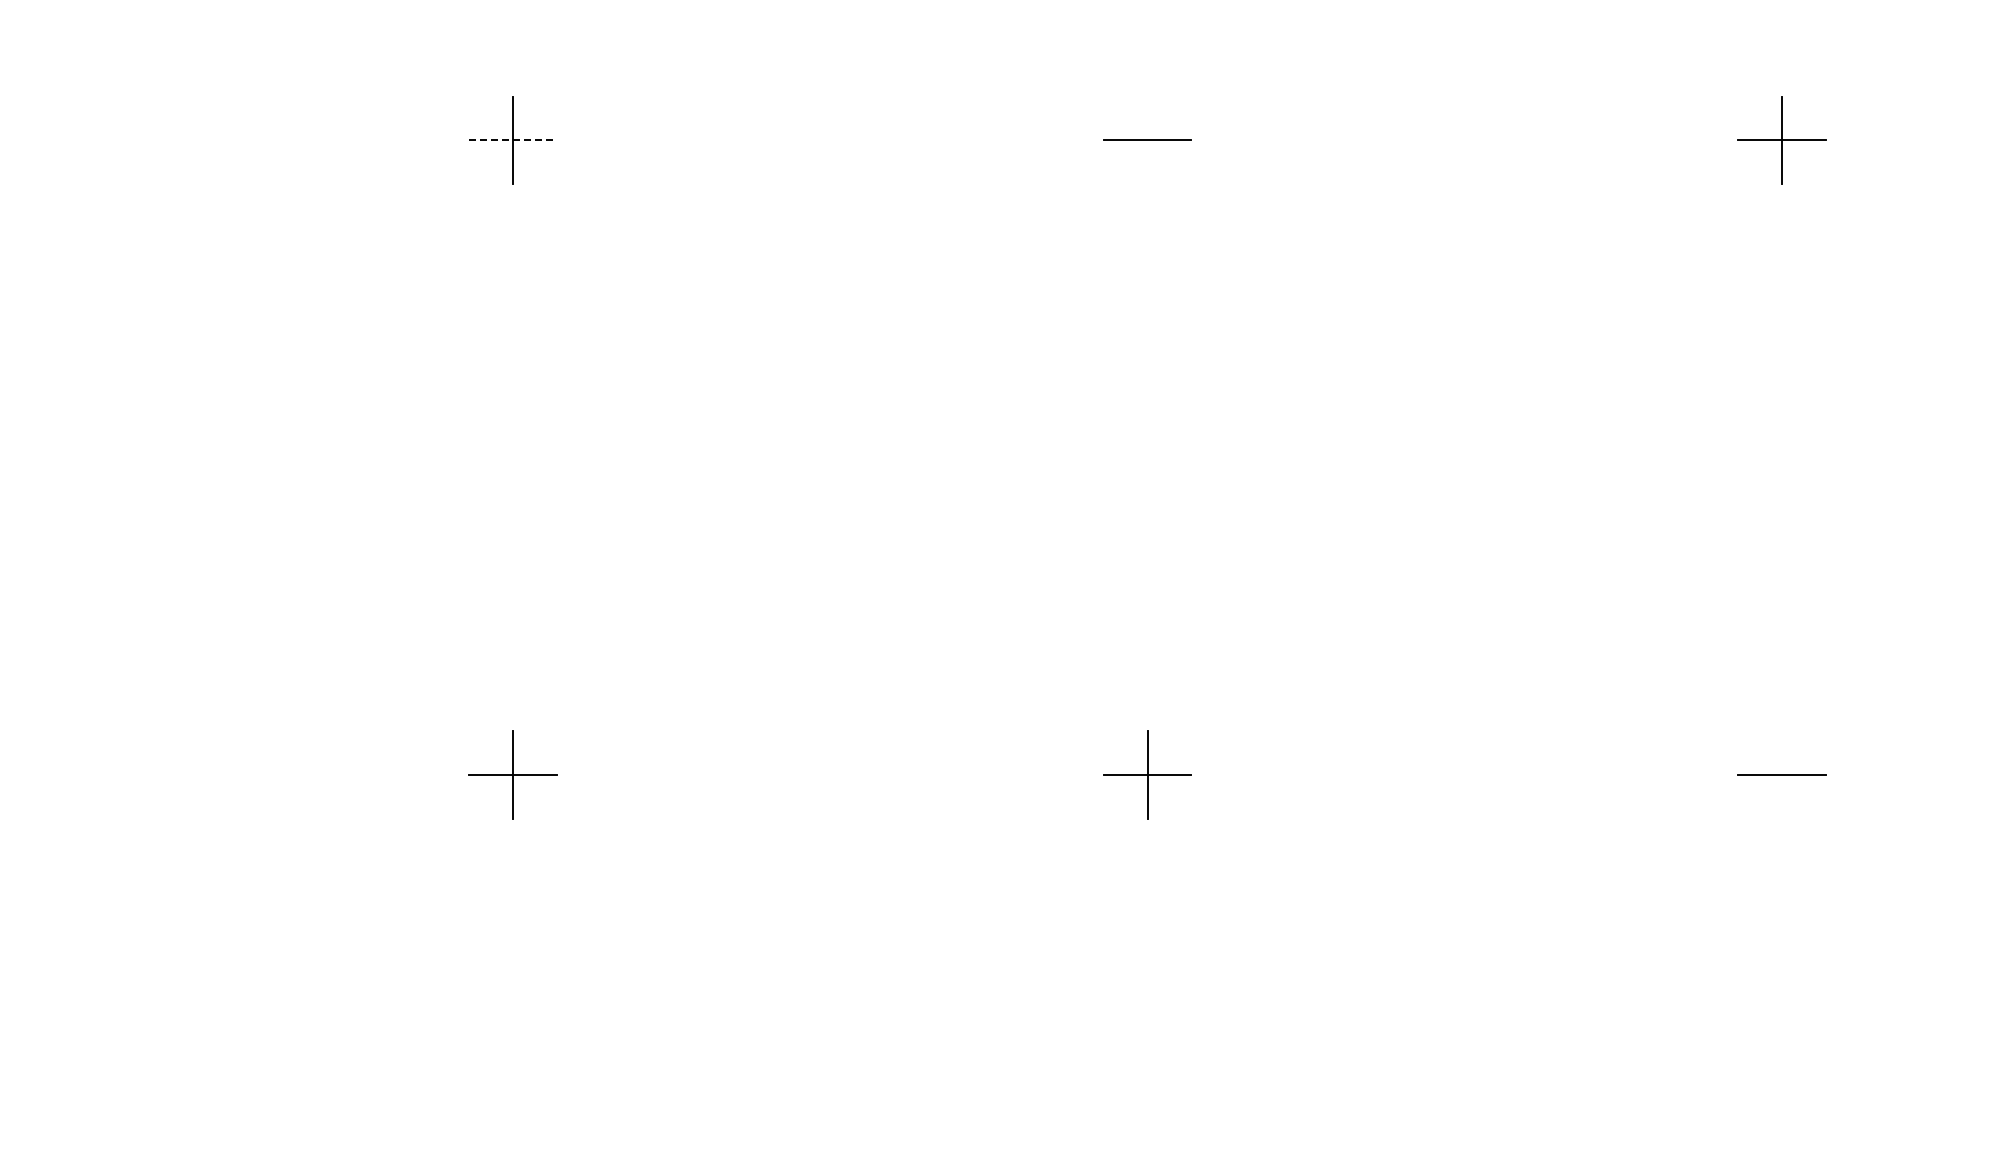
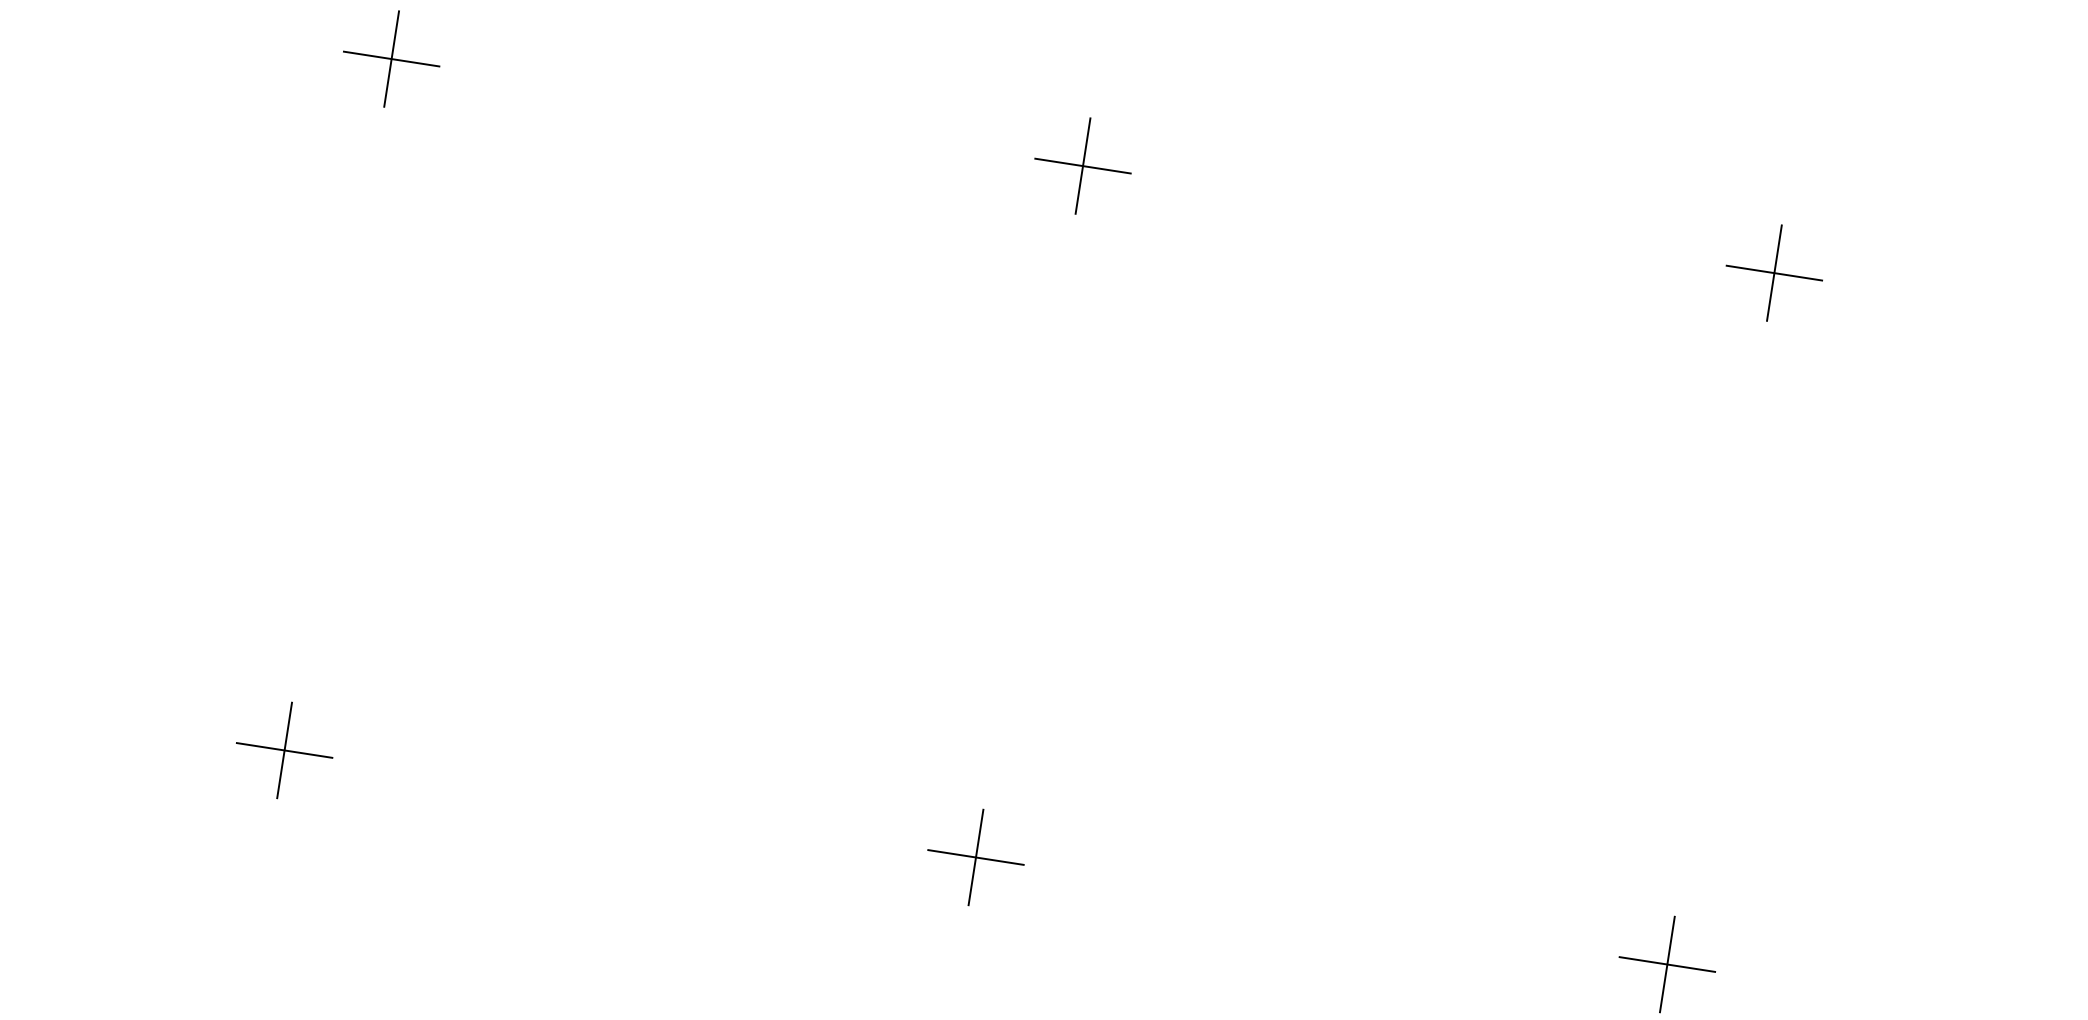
line: (513, 140) -> (392, 59), dashed -> solid
line: (1147, 140) -> (1082, 166), added
line: (1782, 774) -> (1667, 964), added

